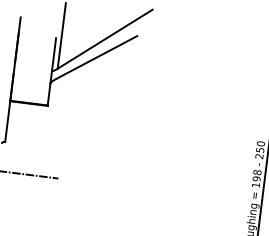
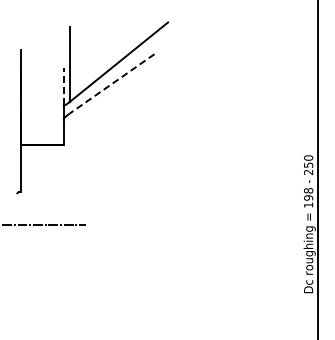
line: (54, 54) -> (63, 86), solid -> dashed
line: (97, 57) -> (112, 83), solid -> dashed

